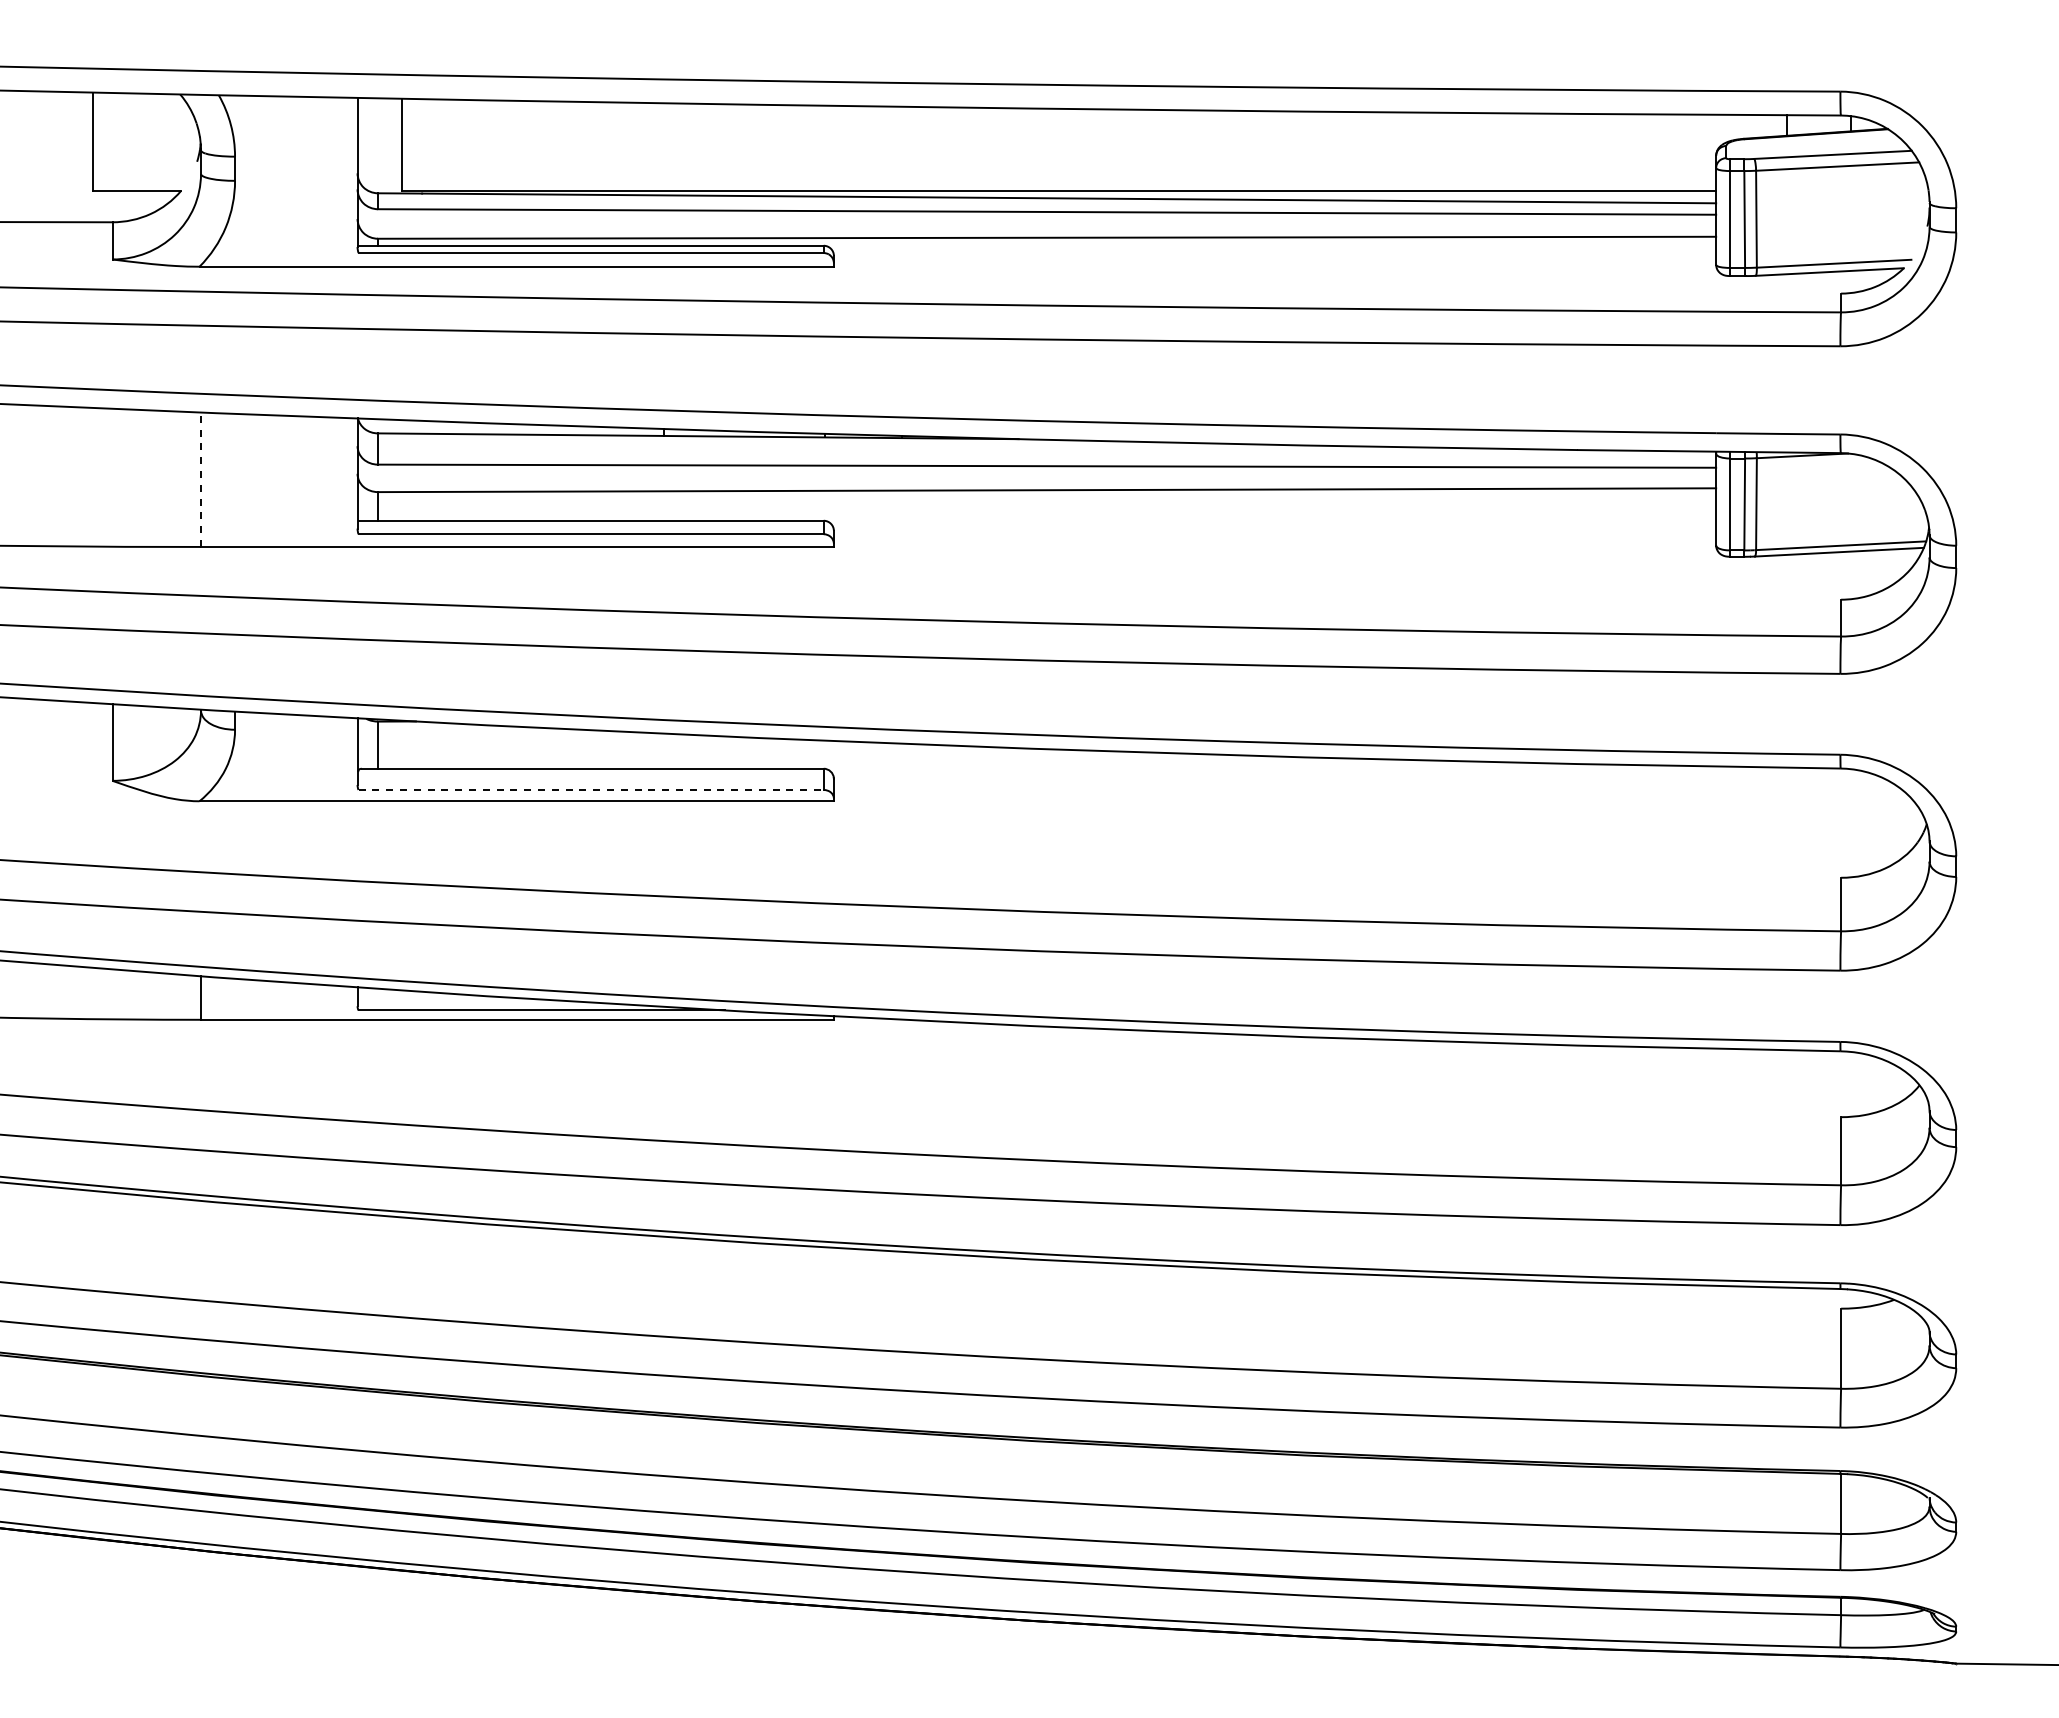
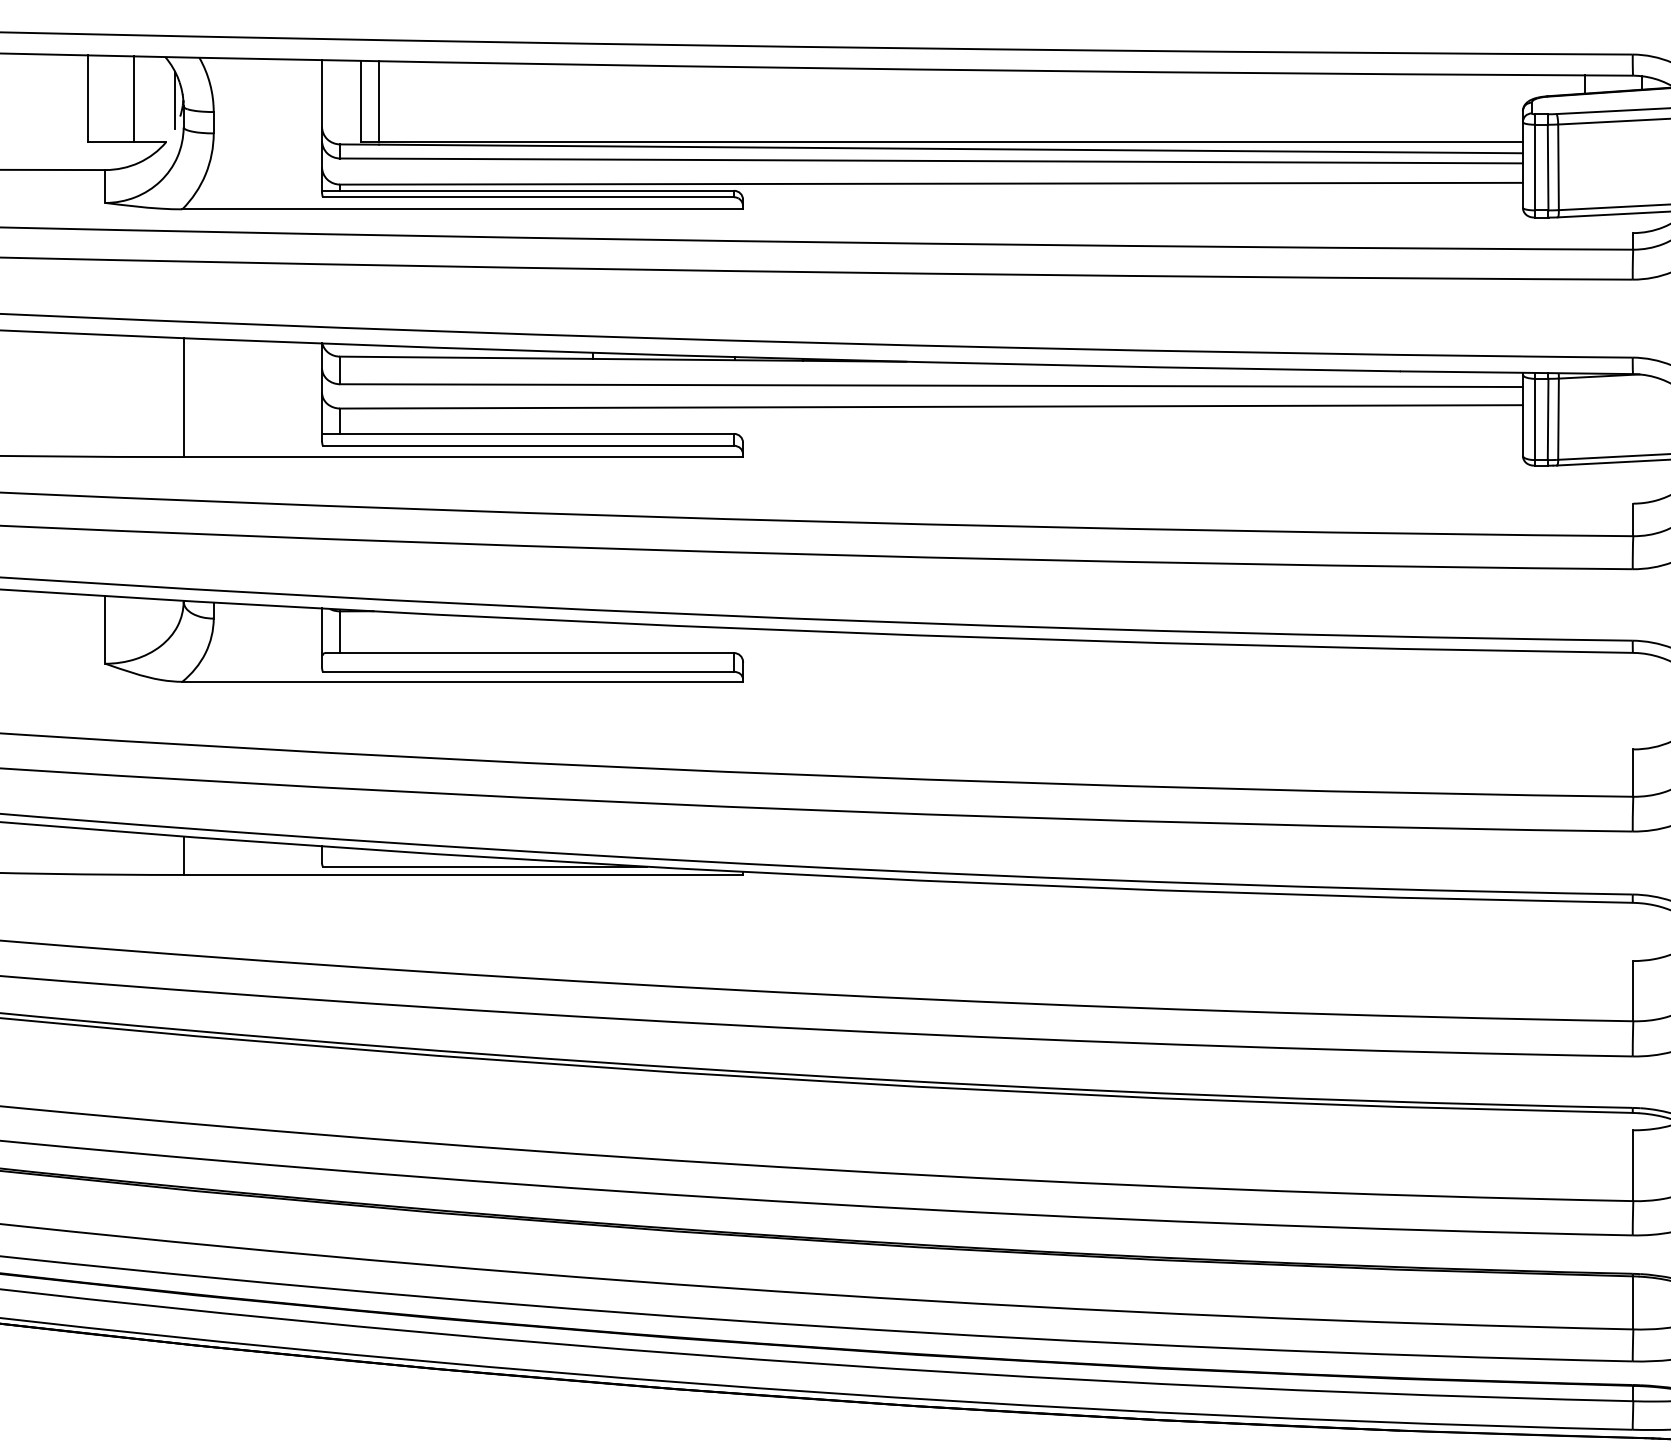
line: (144, 141) -> (133, 98), added
line: (191, 143) -> (175, 100), added
line: (422, 144) -> (379, 101), added
line: (201, 479) -> (184, 397), dashed -> solid
line: (591, 789) -> (528, 671), dashed -> solid

